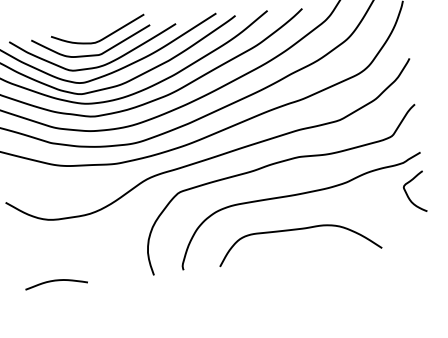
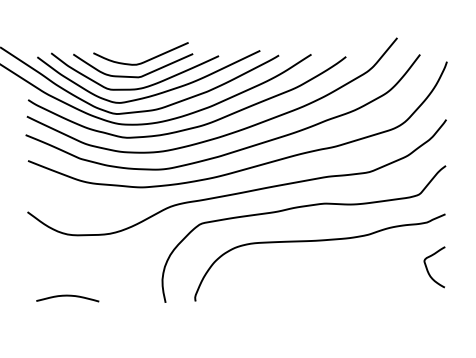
curve: (408, 196) -> (428, 270), moved
curve: (297, 229) -> (313, 275), removed

